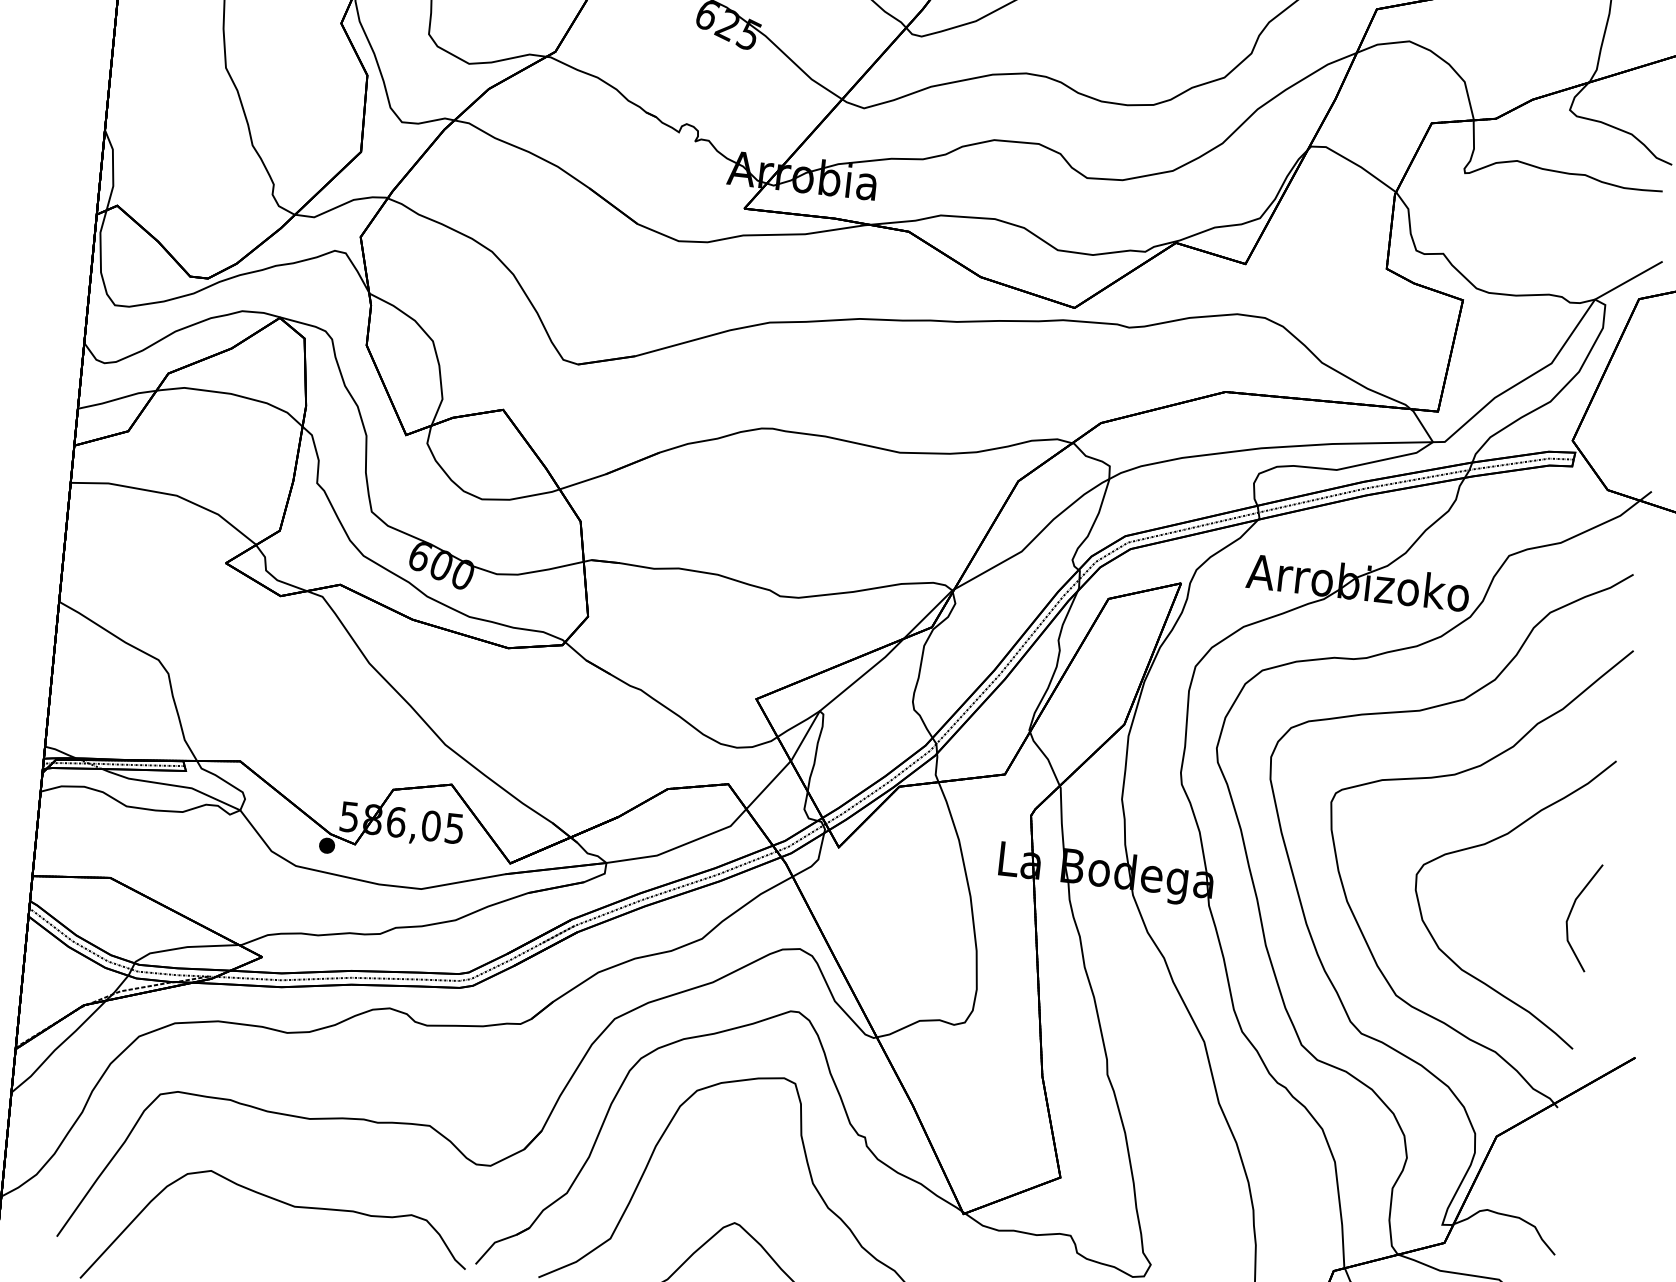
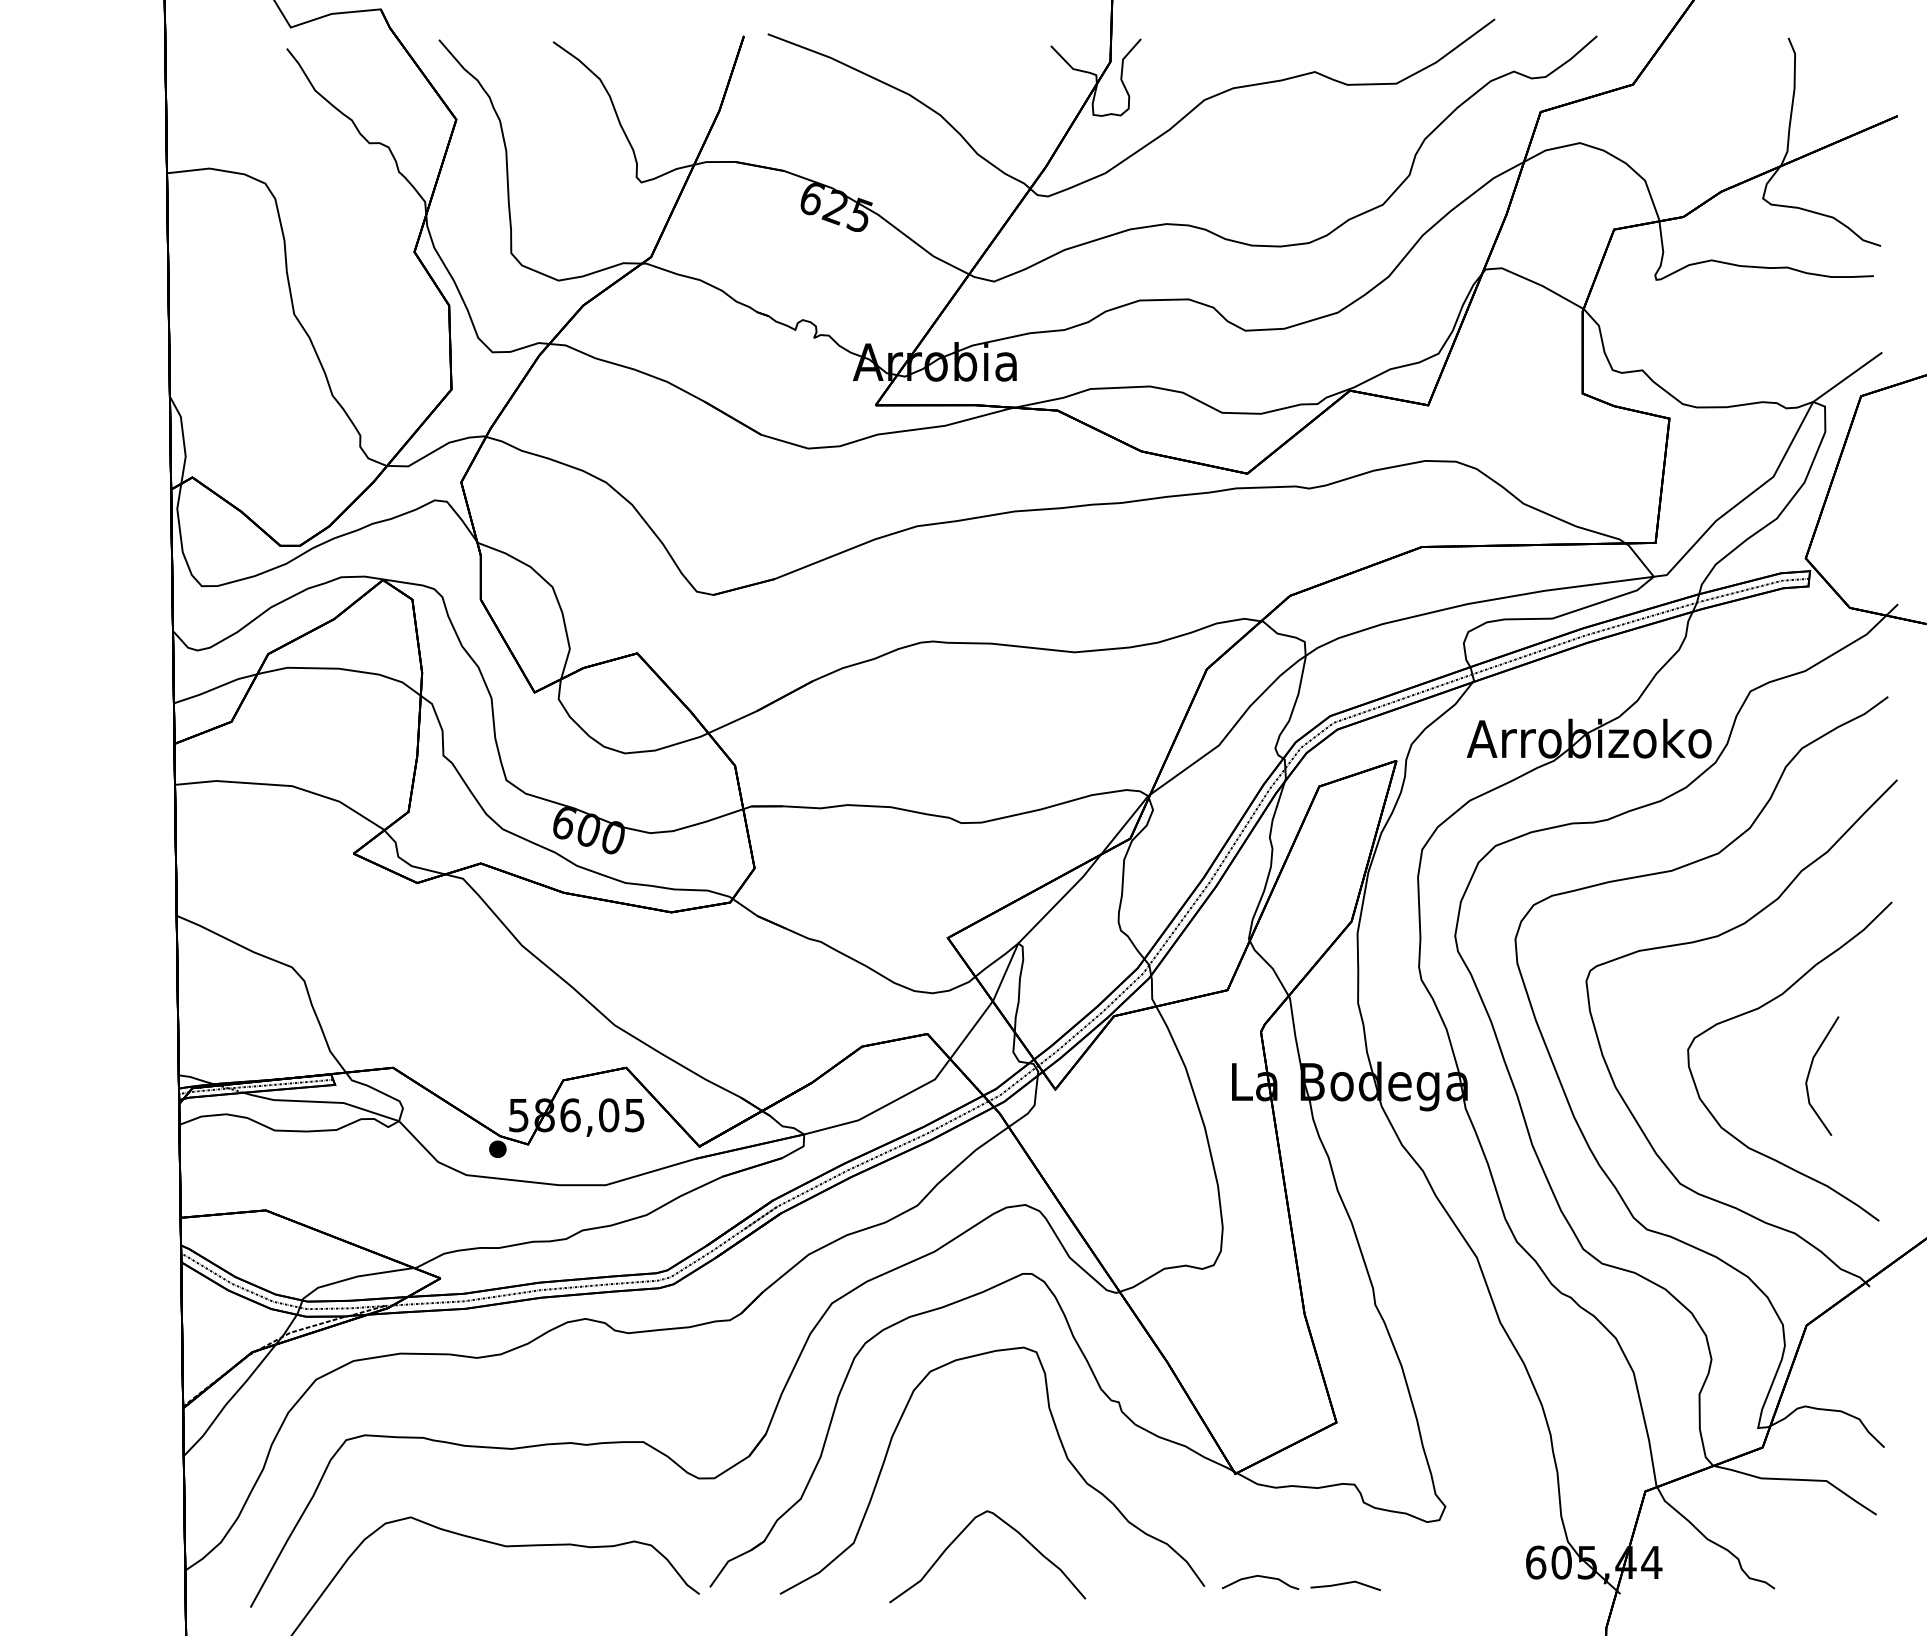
curve: (1571, 911) -> (1810, 1071), moved

